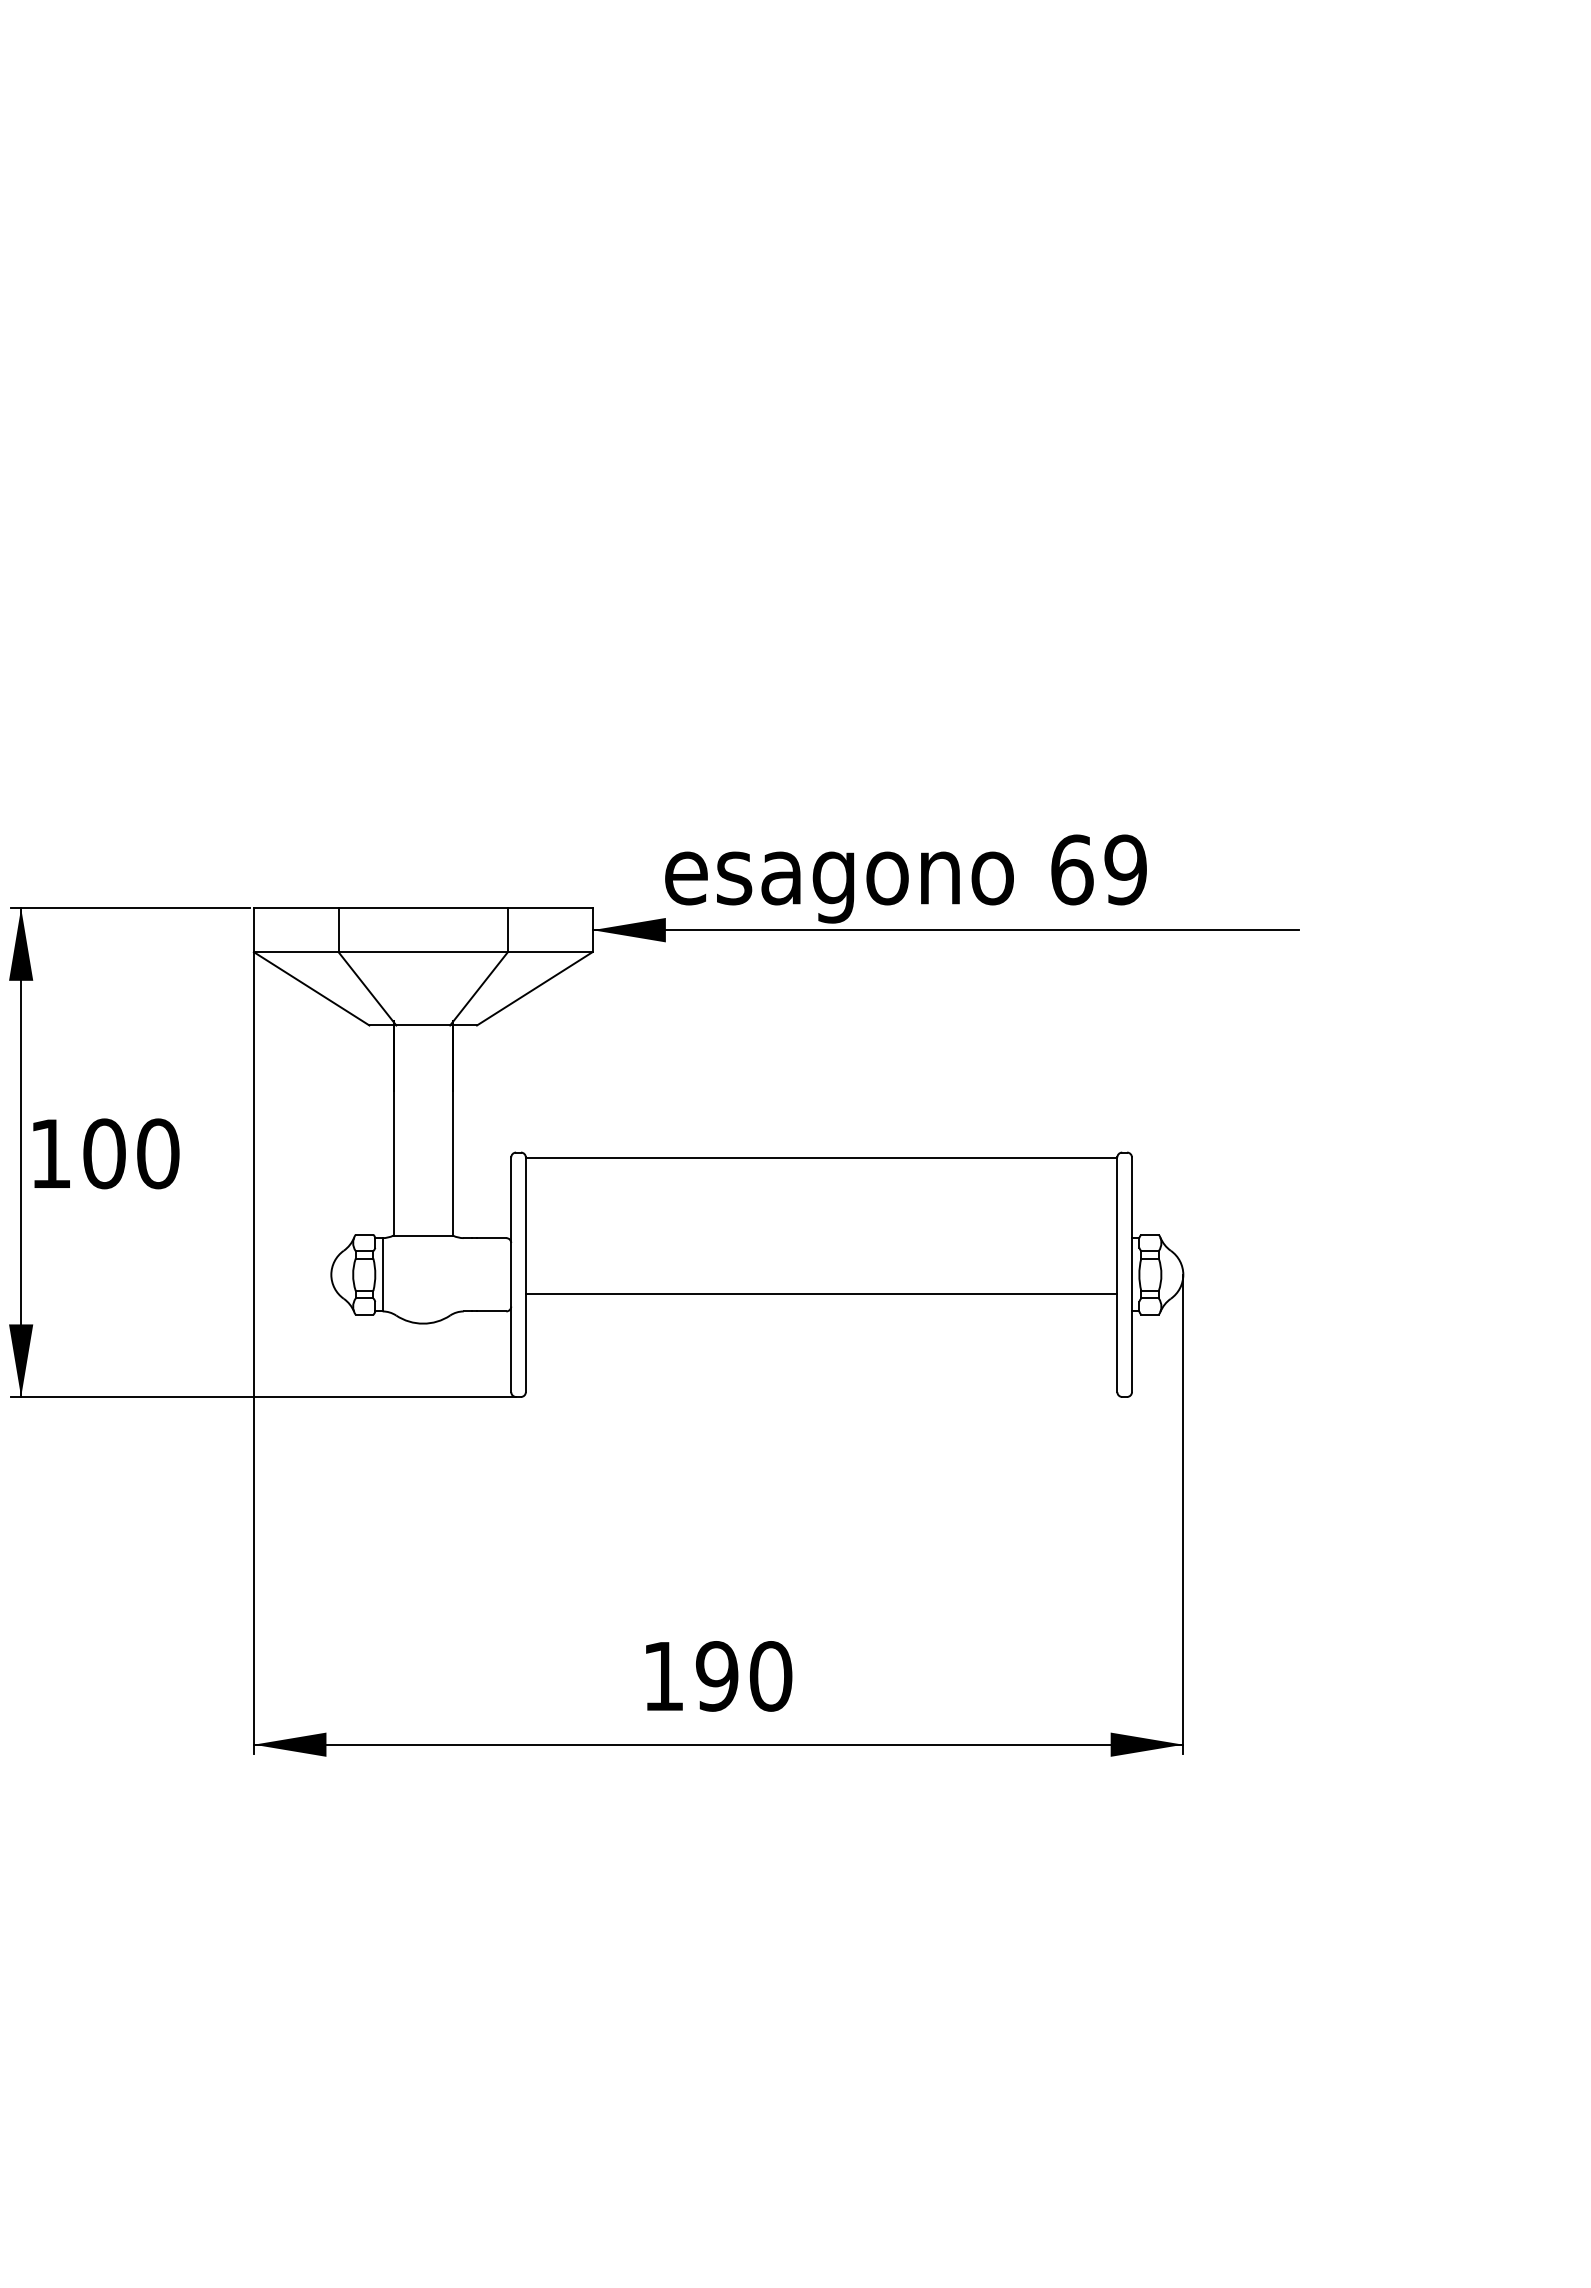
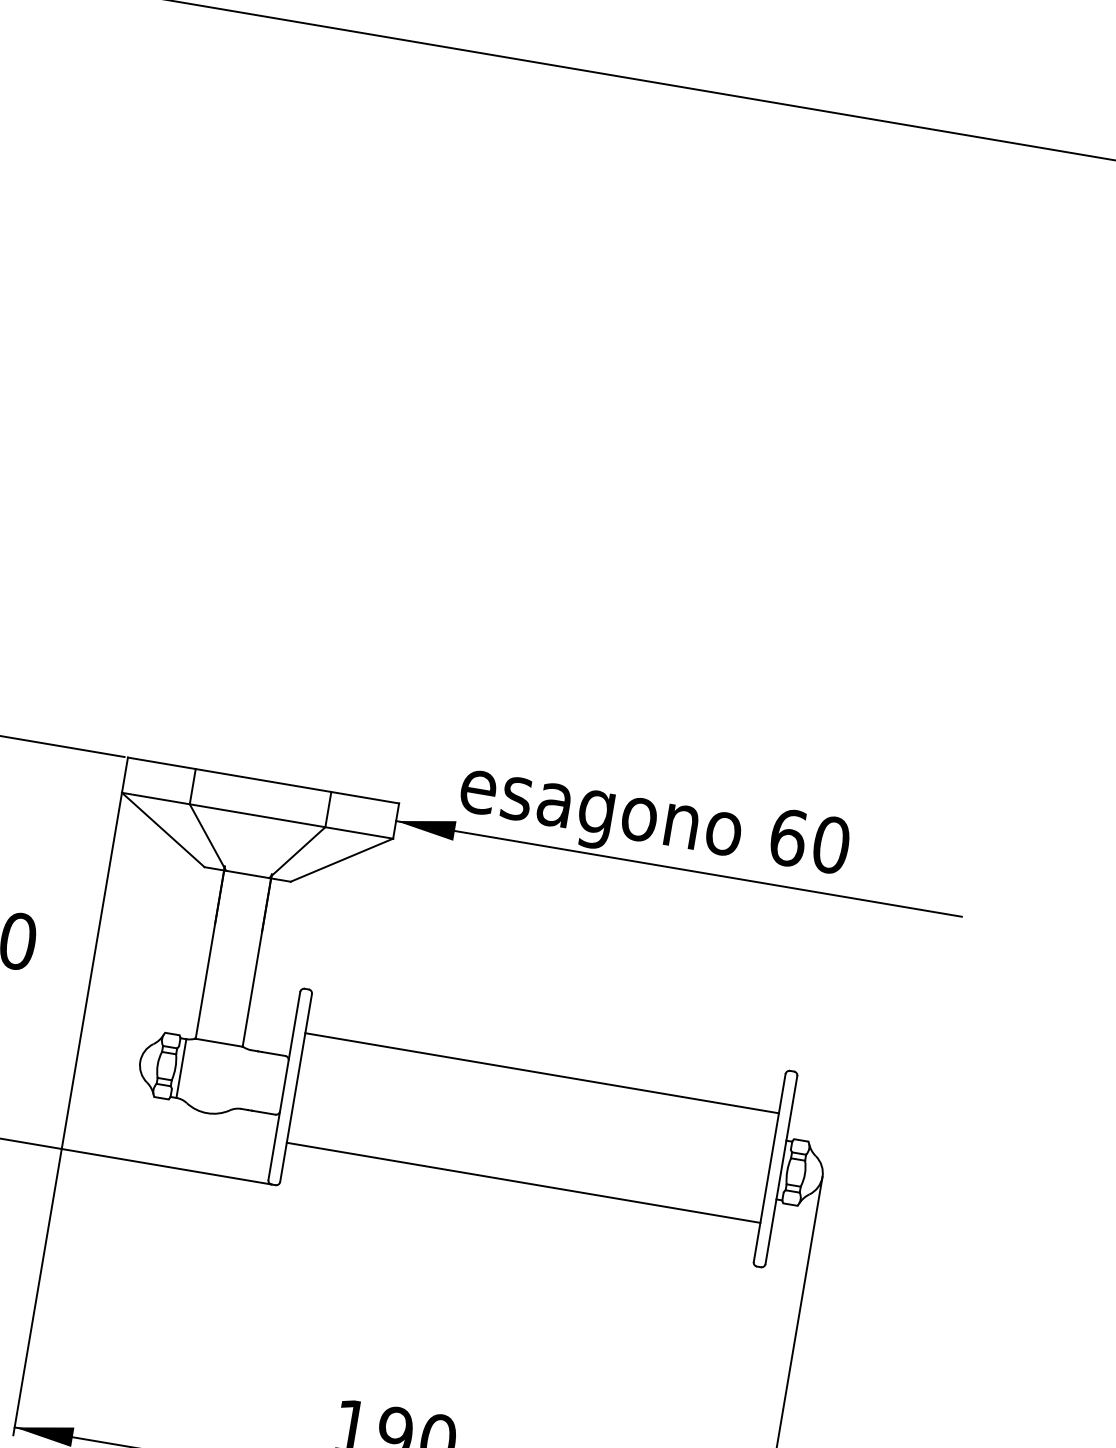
text: (1125, 869) -> (831, 844), 69 -> 60
line: (821, 1158) -> (542, 1073), moved
line: (821, 1294) -> (523, 1183), moved

